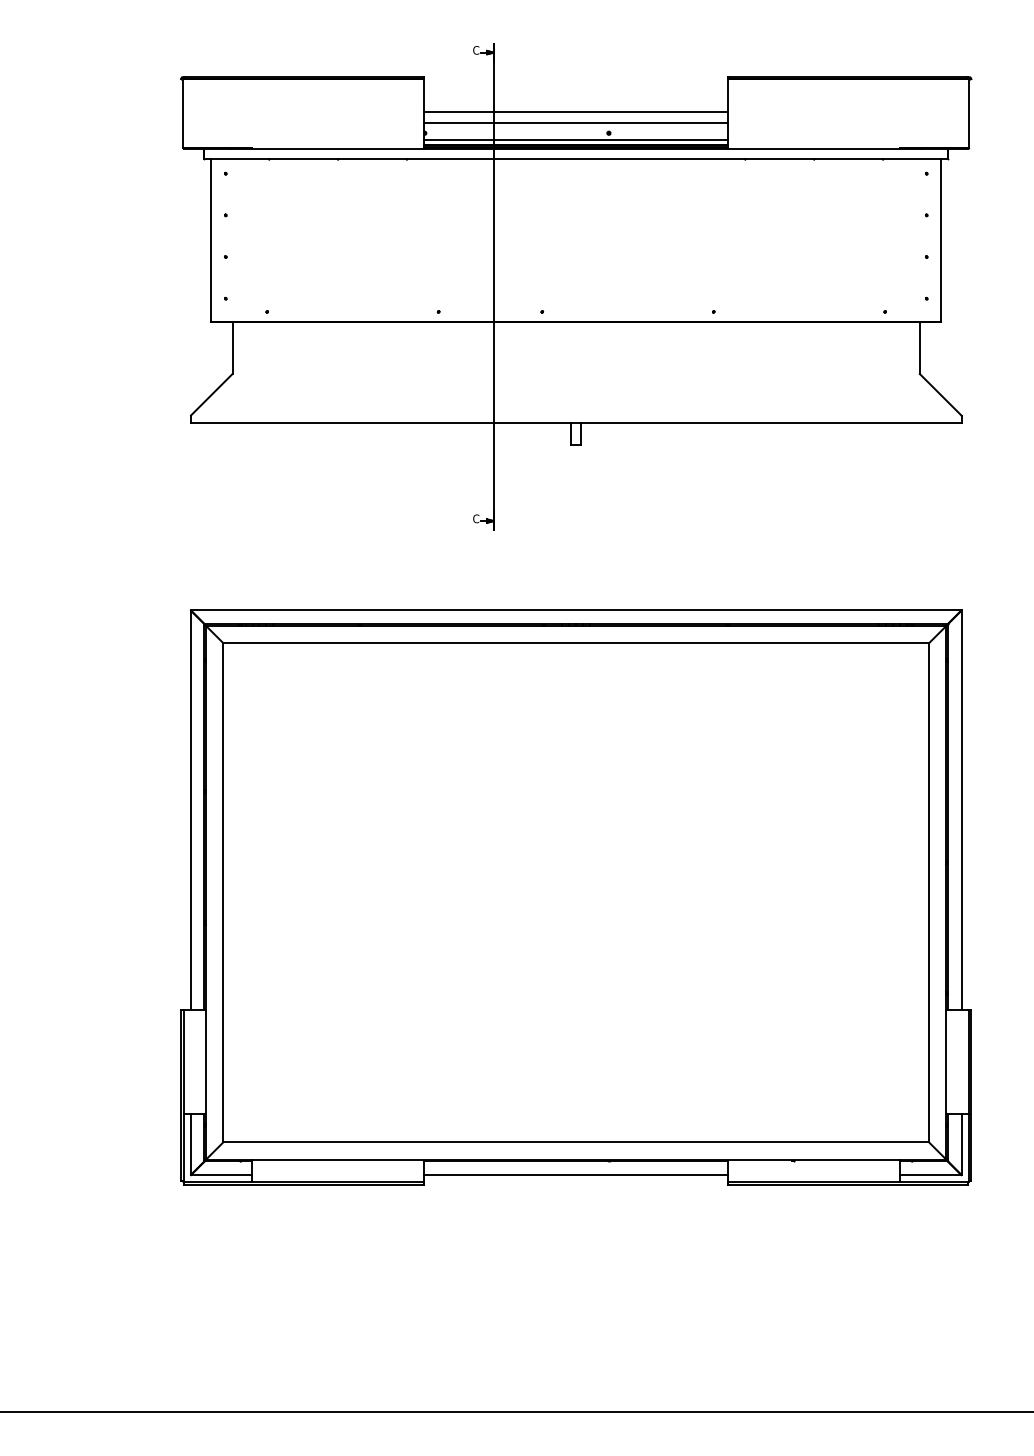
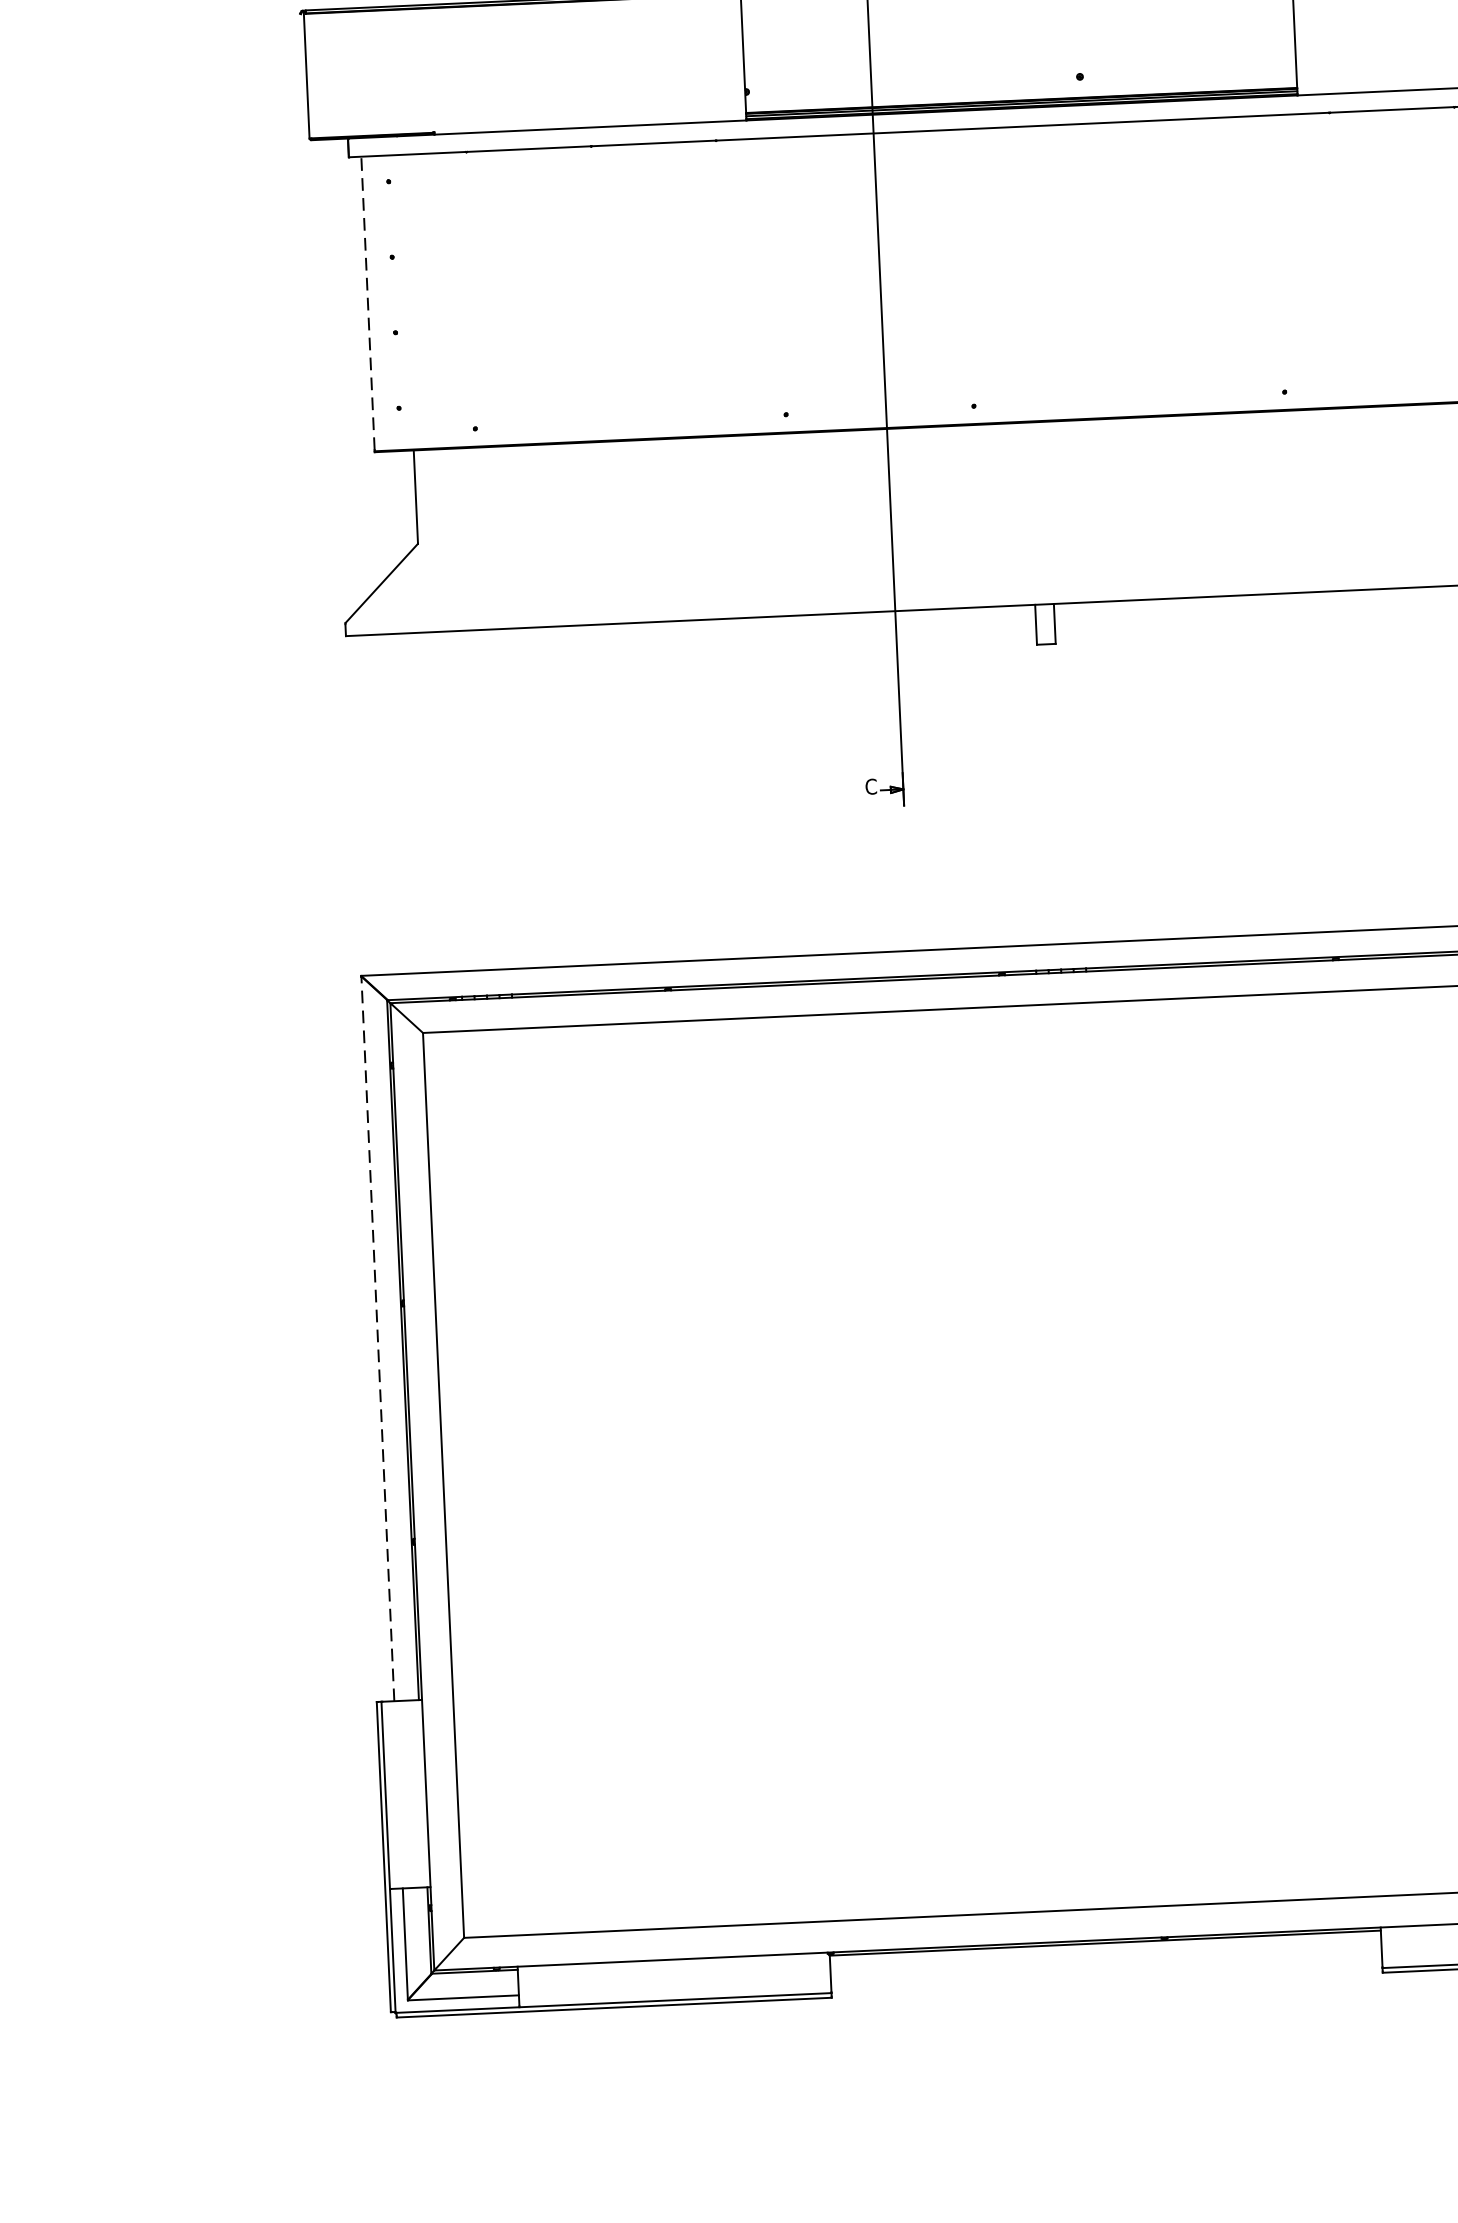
line: (576, 112) -> (1019, 41), removed
line: (576, 122) -> (1020, 60), removed
line: (576, 140) -> (1021, 92), removed
line: (211, 240) -> (368, 303), solid -> dashed
line: (190, 810) -> (377, 1338), solid -> dashed
line: (576, 1175) -> (1107, 1968), removed

